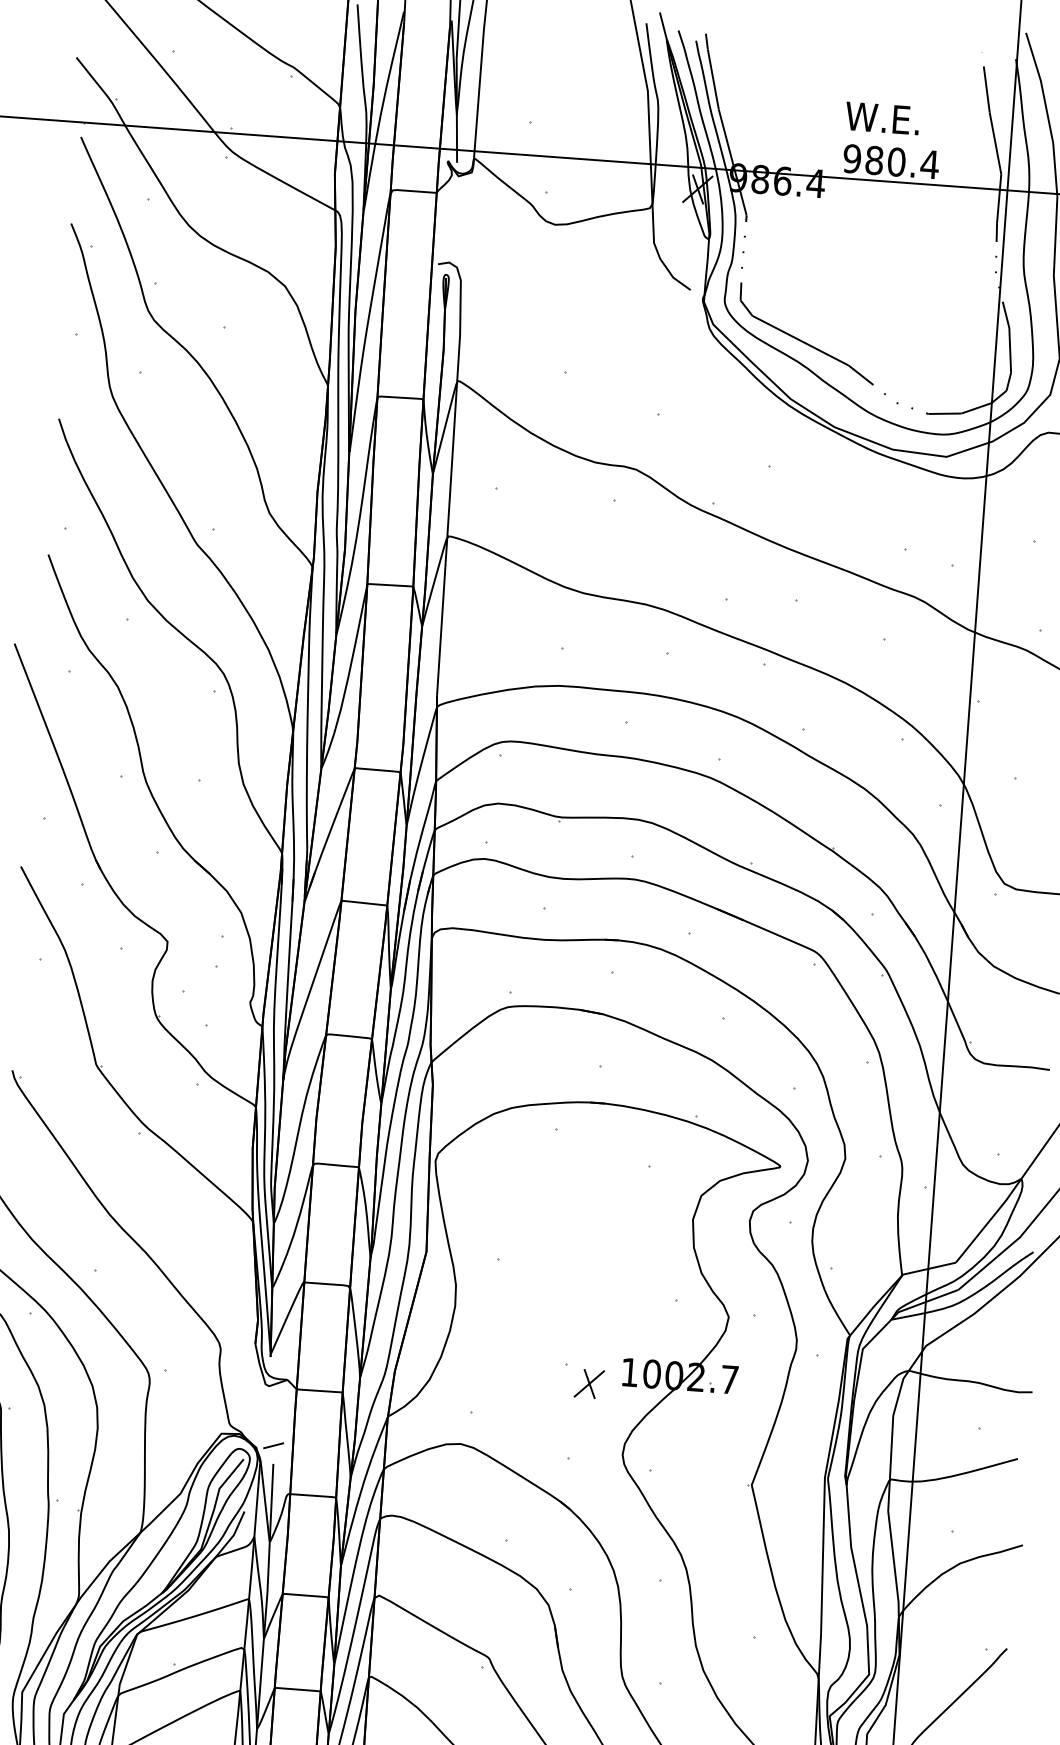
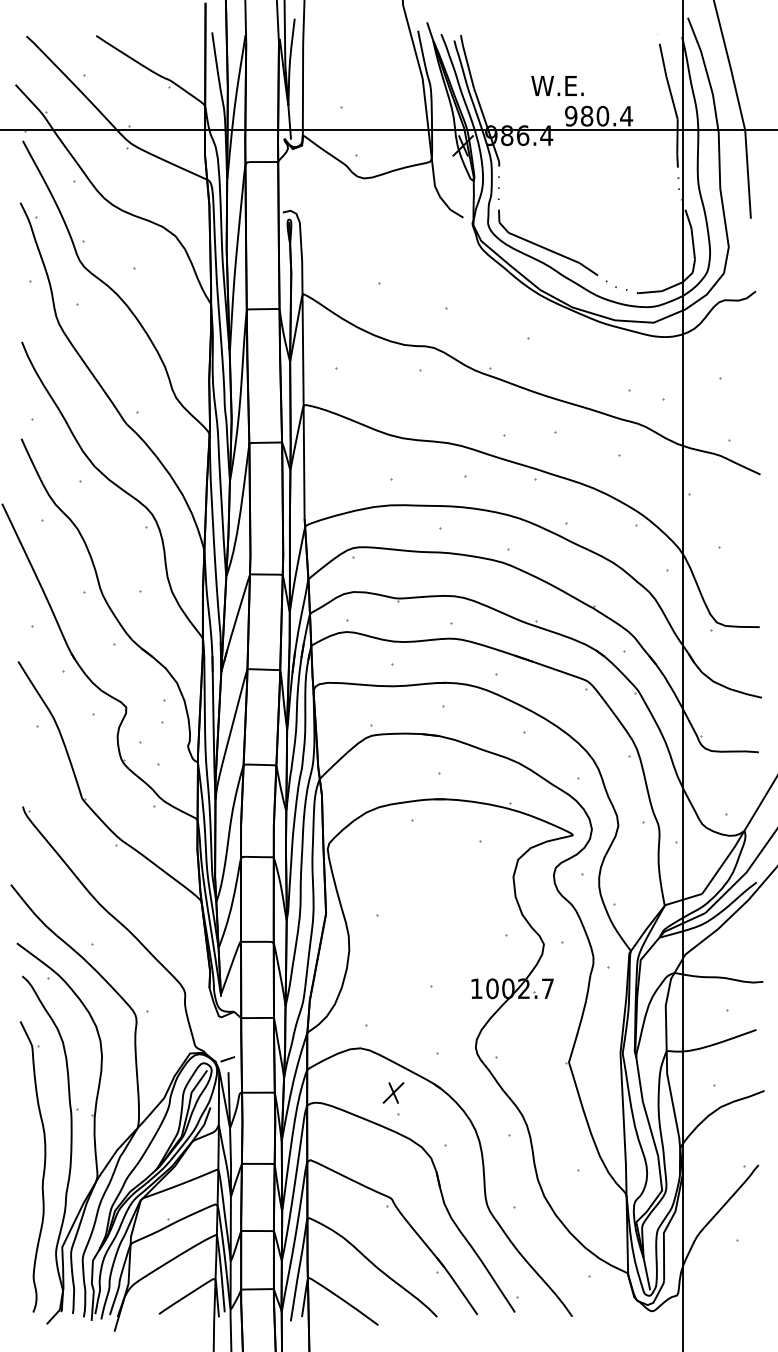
text: (882, 117) -> (557, 85), moved
part: (589, 1383) -> (393, 1092), moved

